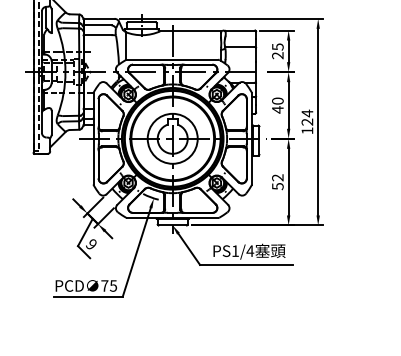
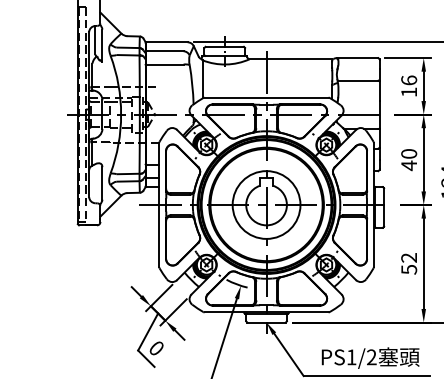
text: (277, 51) -> (408, 86), 25 -> 16
text: (91, 244) -> (156, 348), 9 -> 0
text: (250, 250) -> (372, 356), PS1/4 -> PS1/2

